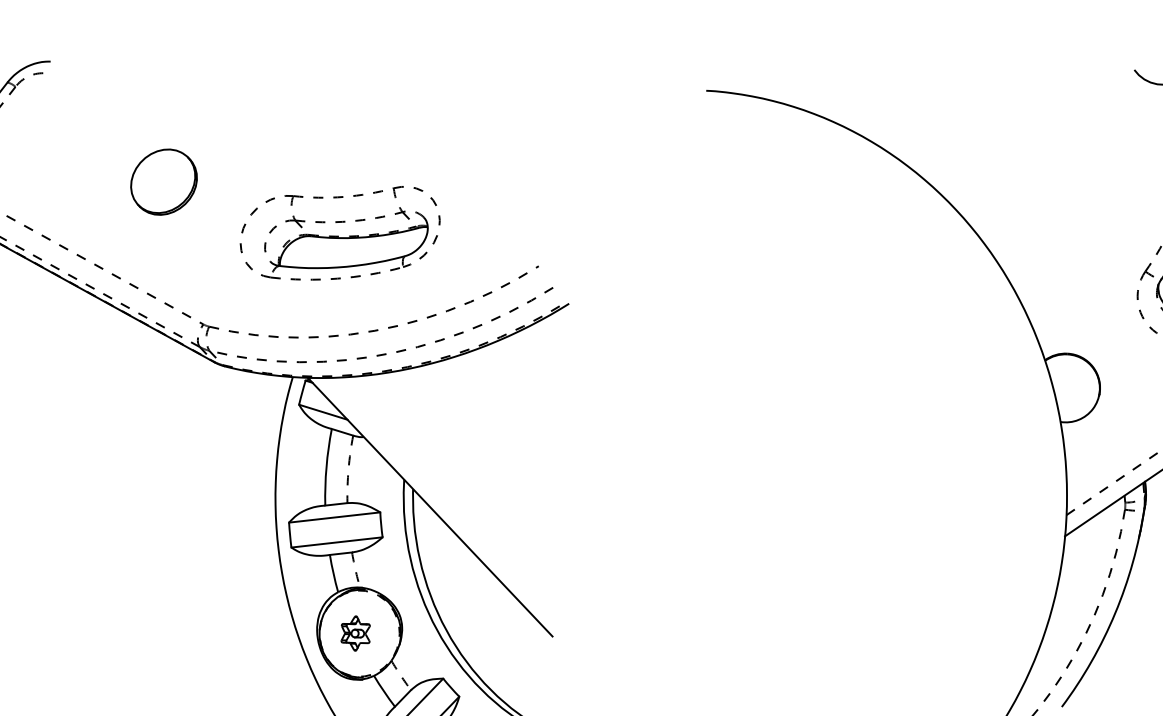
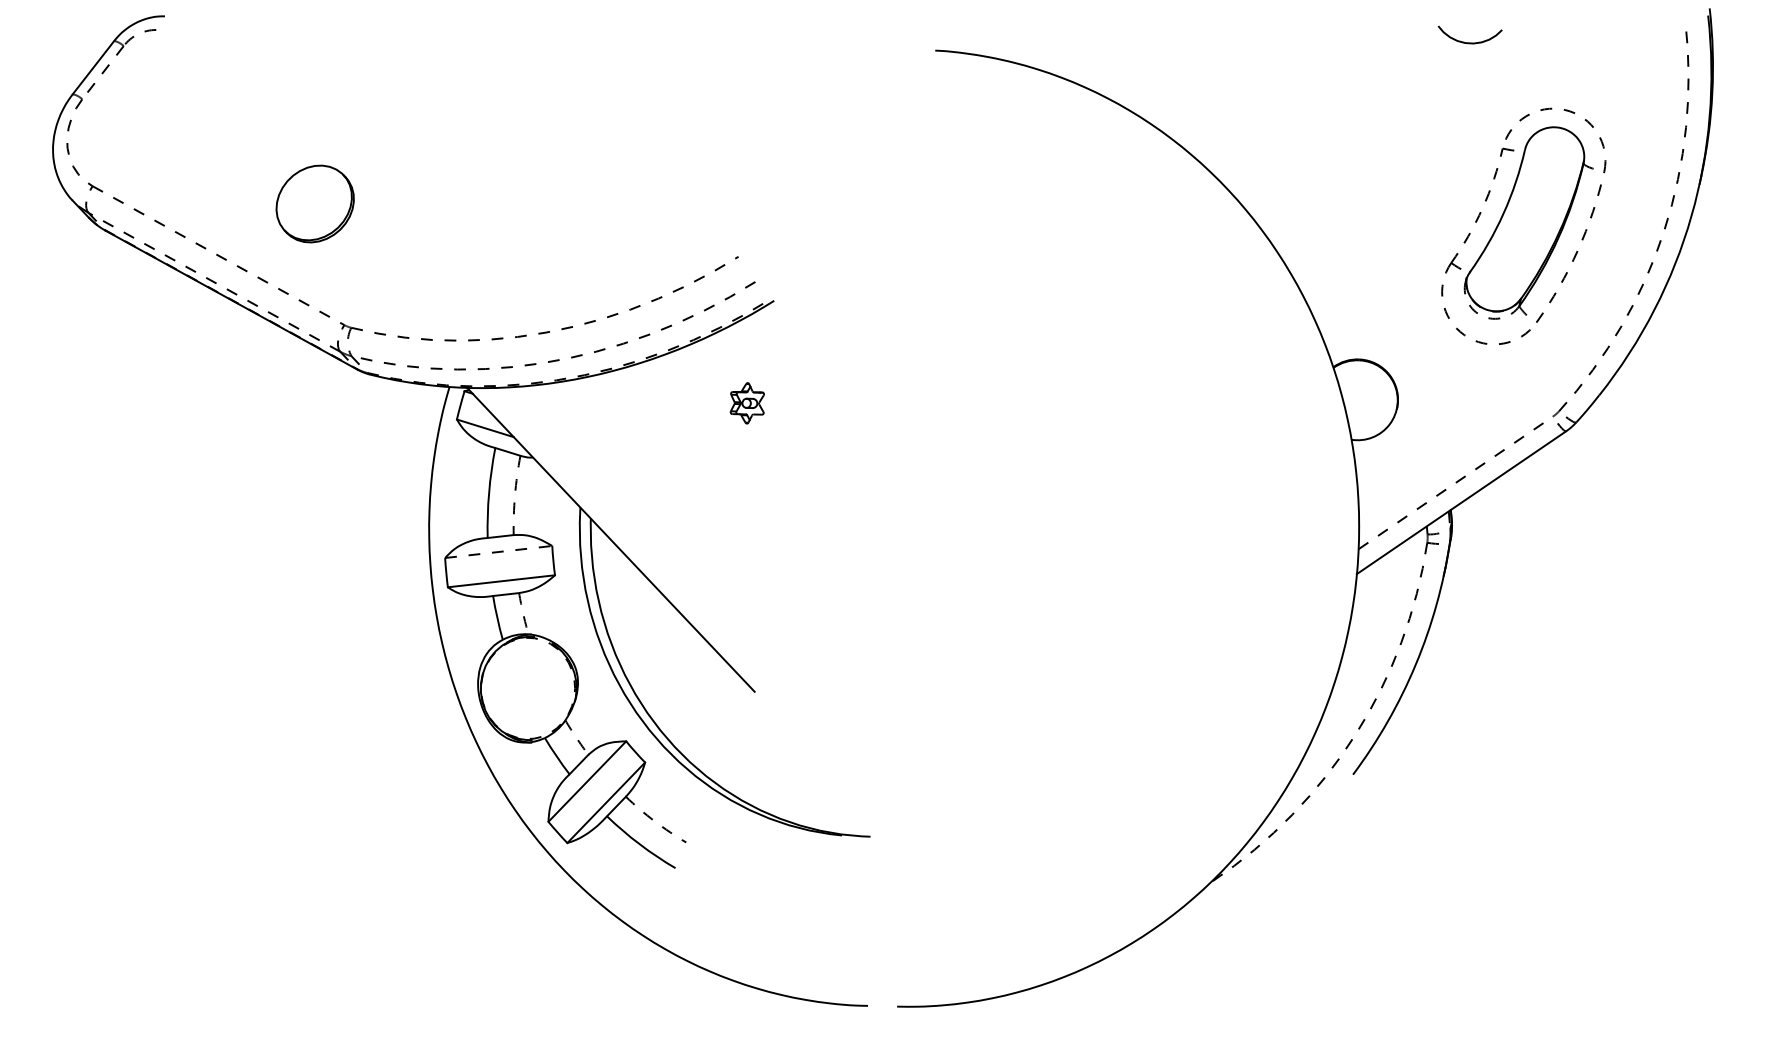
part: (163, 181) -> (314, 203), moved
part: (340, 232) -> (505, 217), removed
line: (334, 517) -> (498, 552), solid -> dashed
part: (354, 633) -> (746, 403), moved

